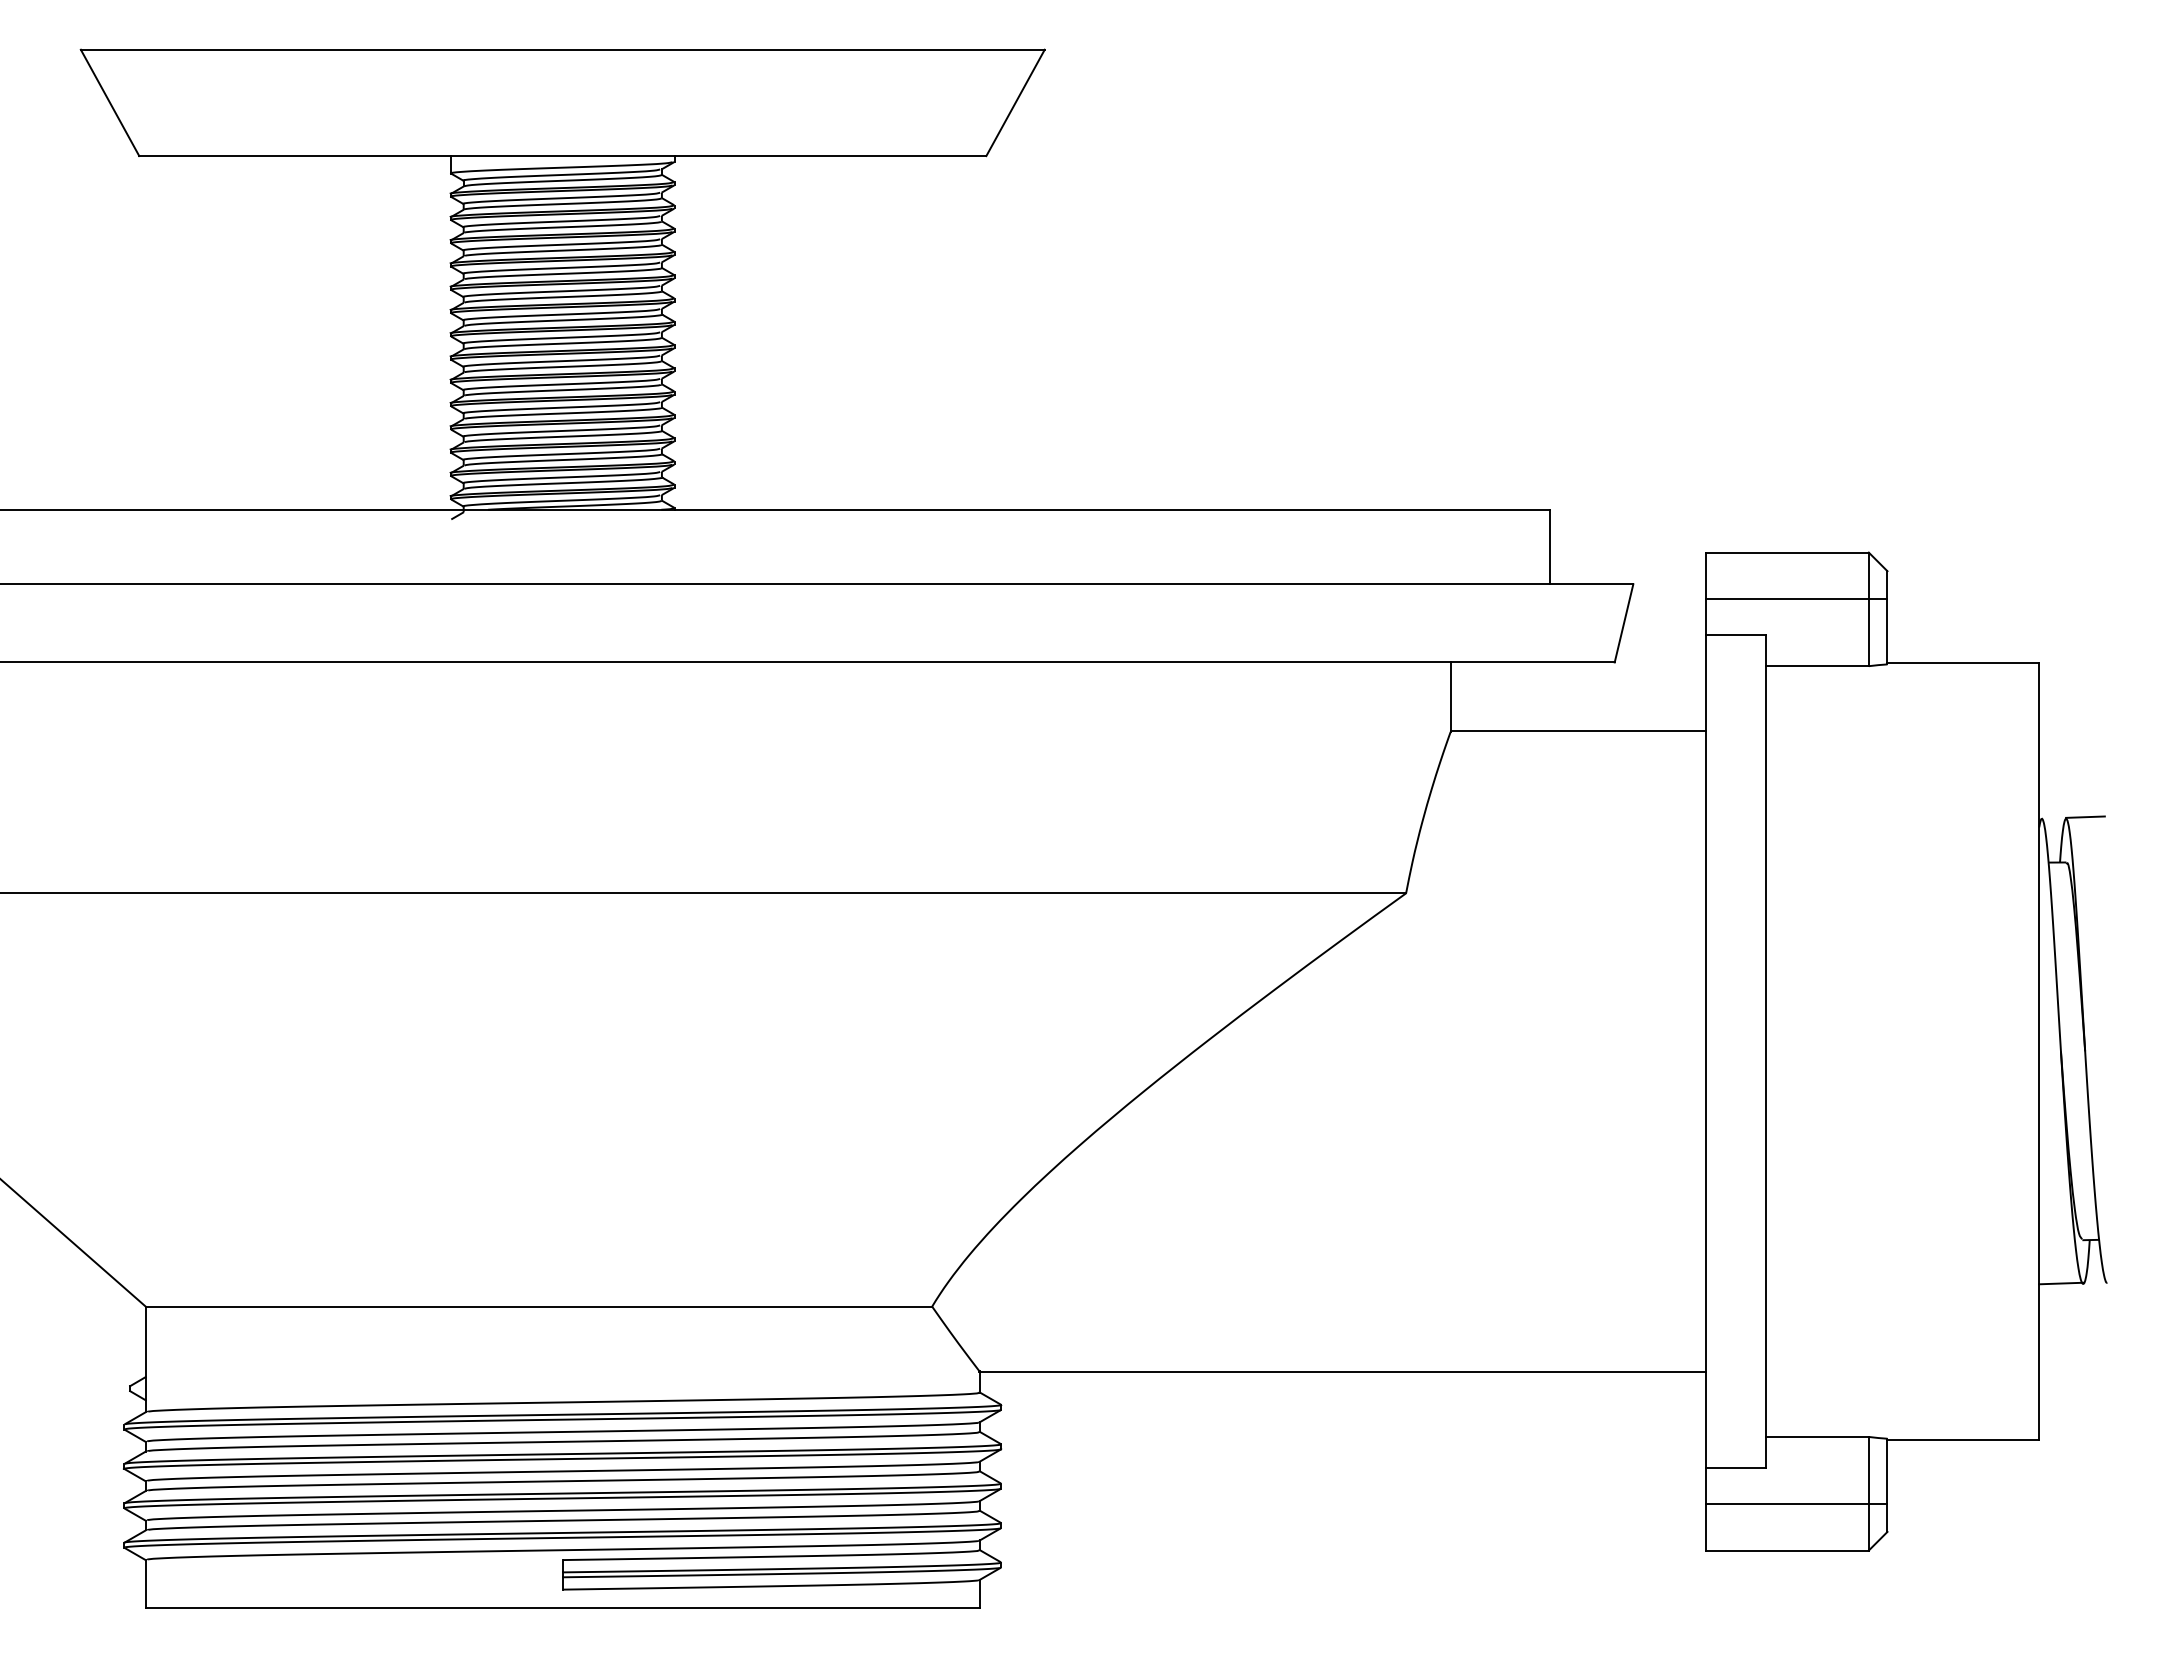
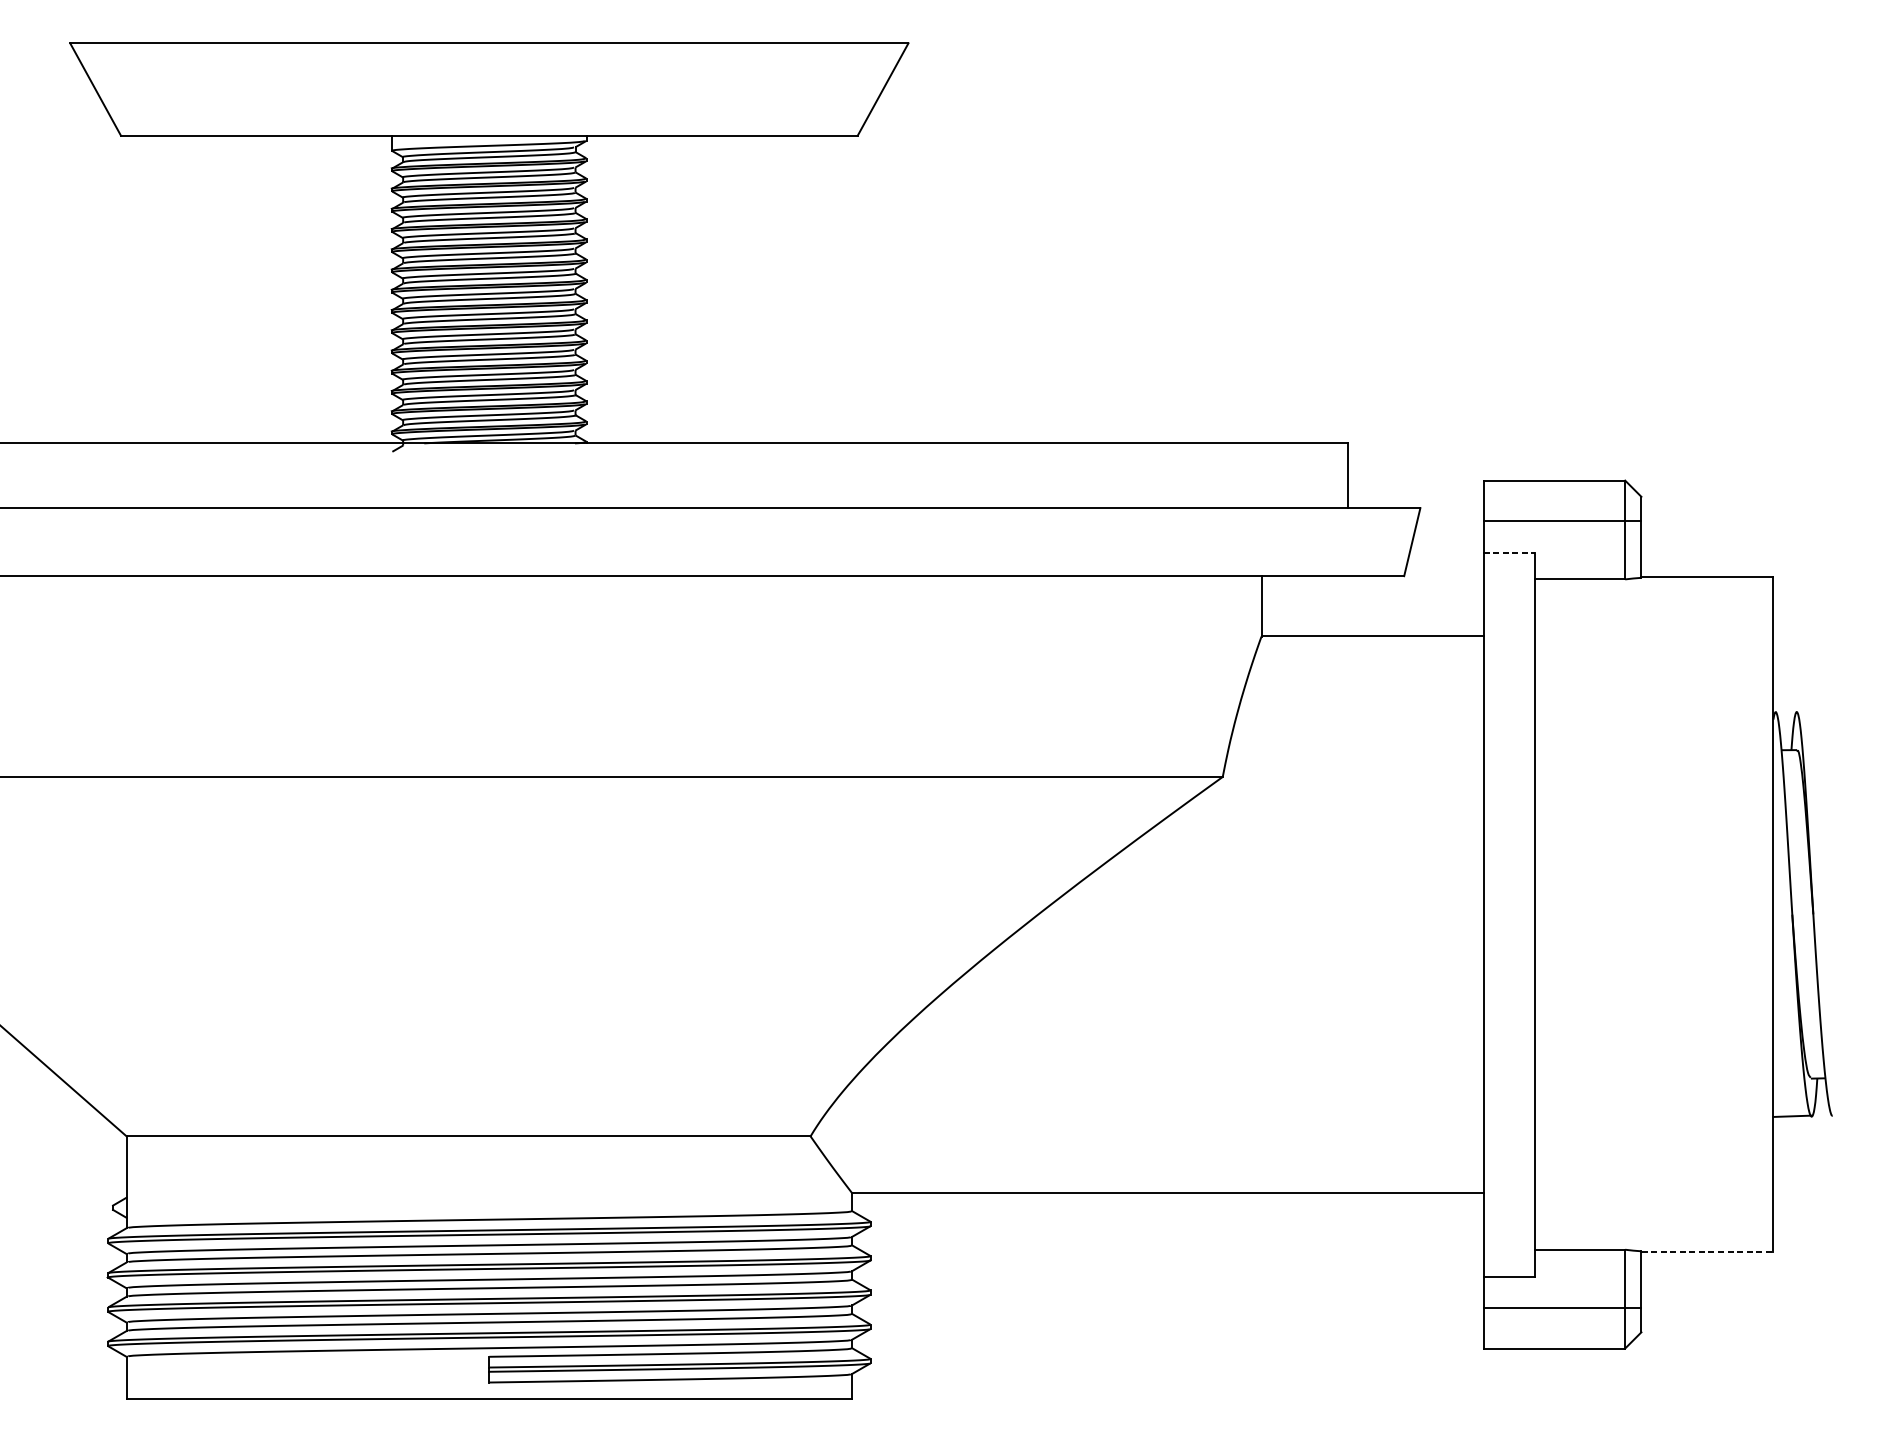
line: (1735, 635) -> (1509, 552), solid -> dashed
line: (2085, 816) -> (1813, 710), removed
line: (1963, 1439) -> (1707, 1251), solid -> dashed

